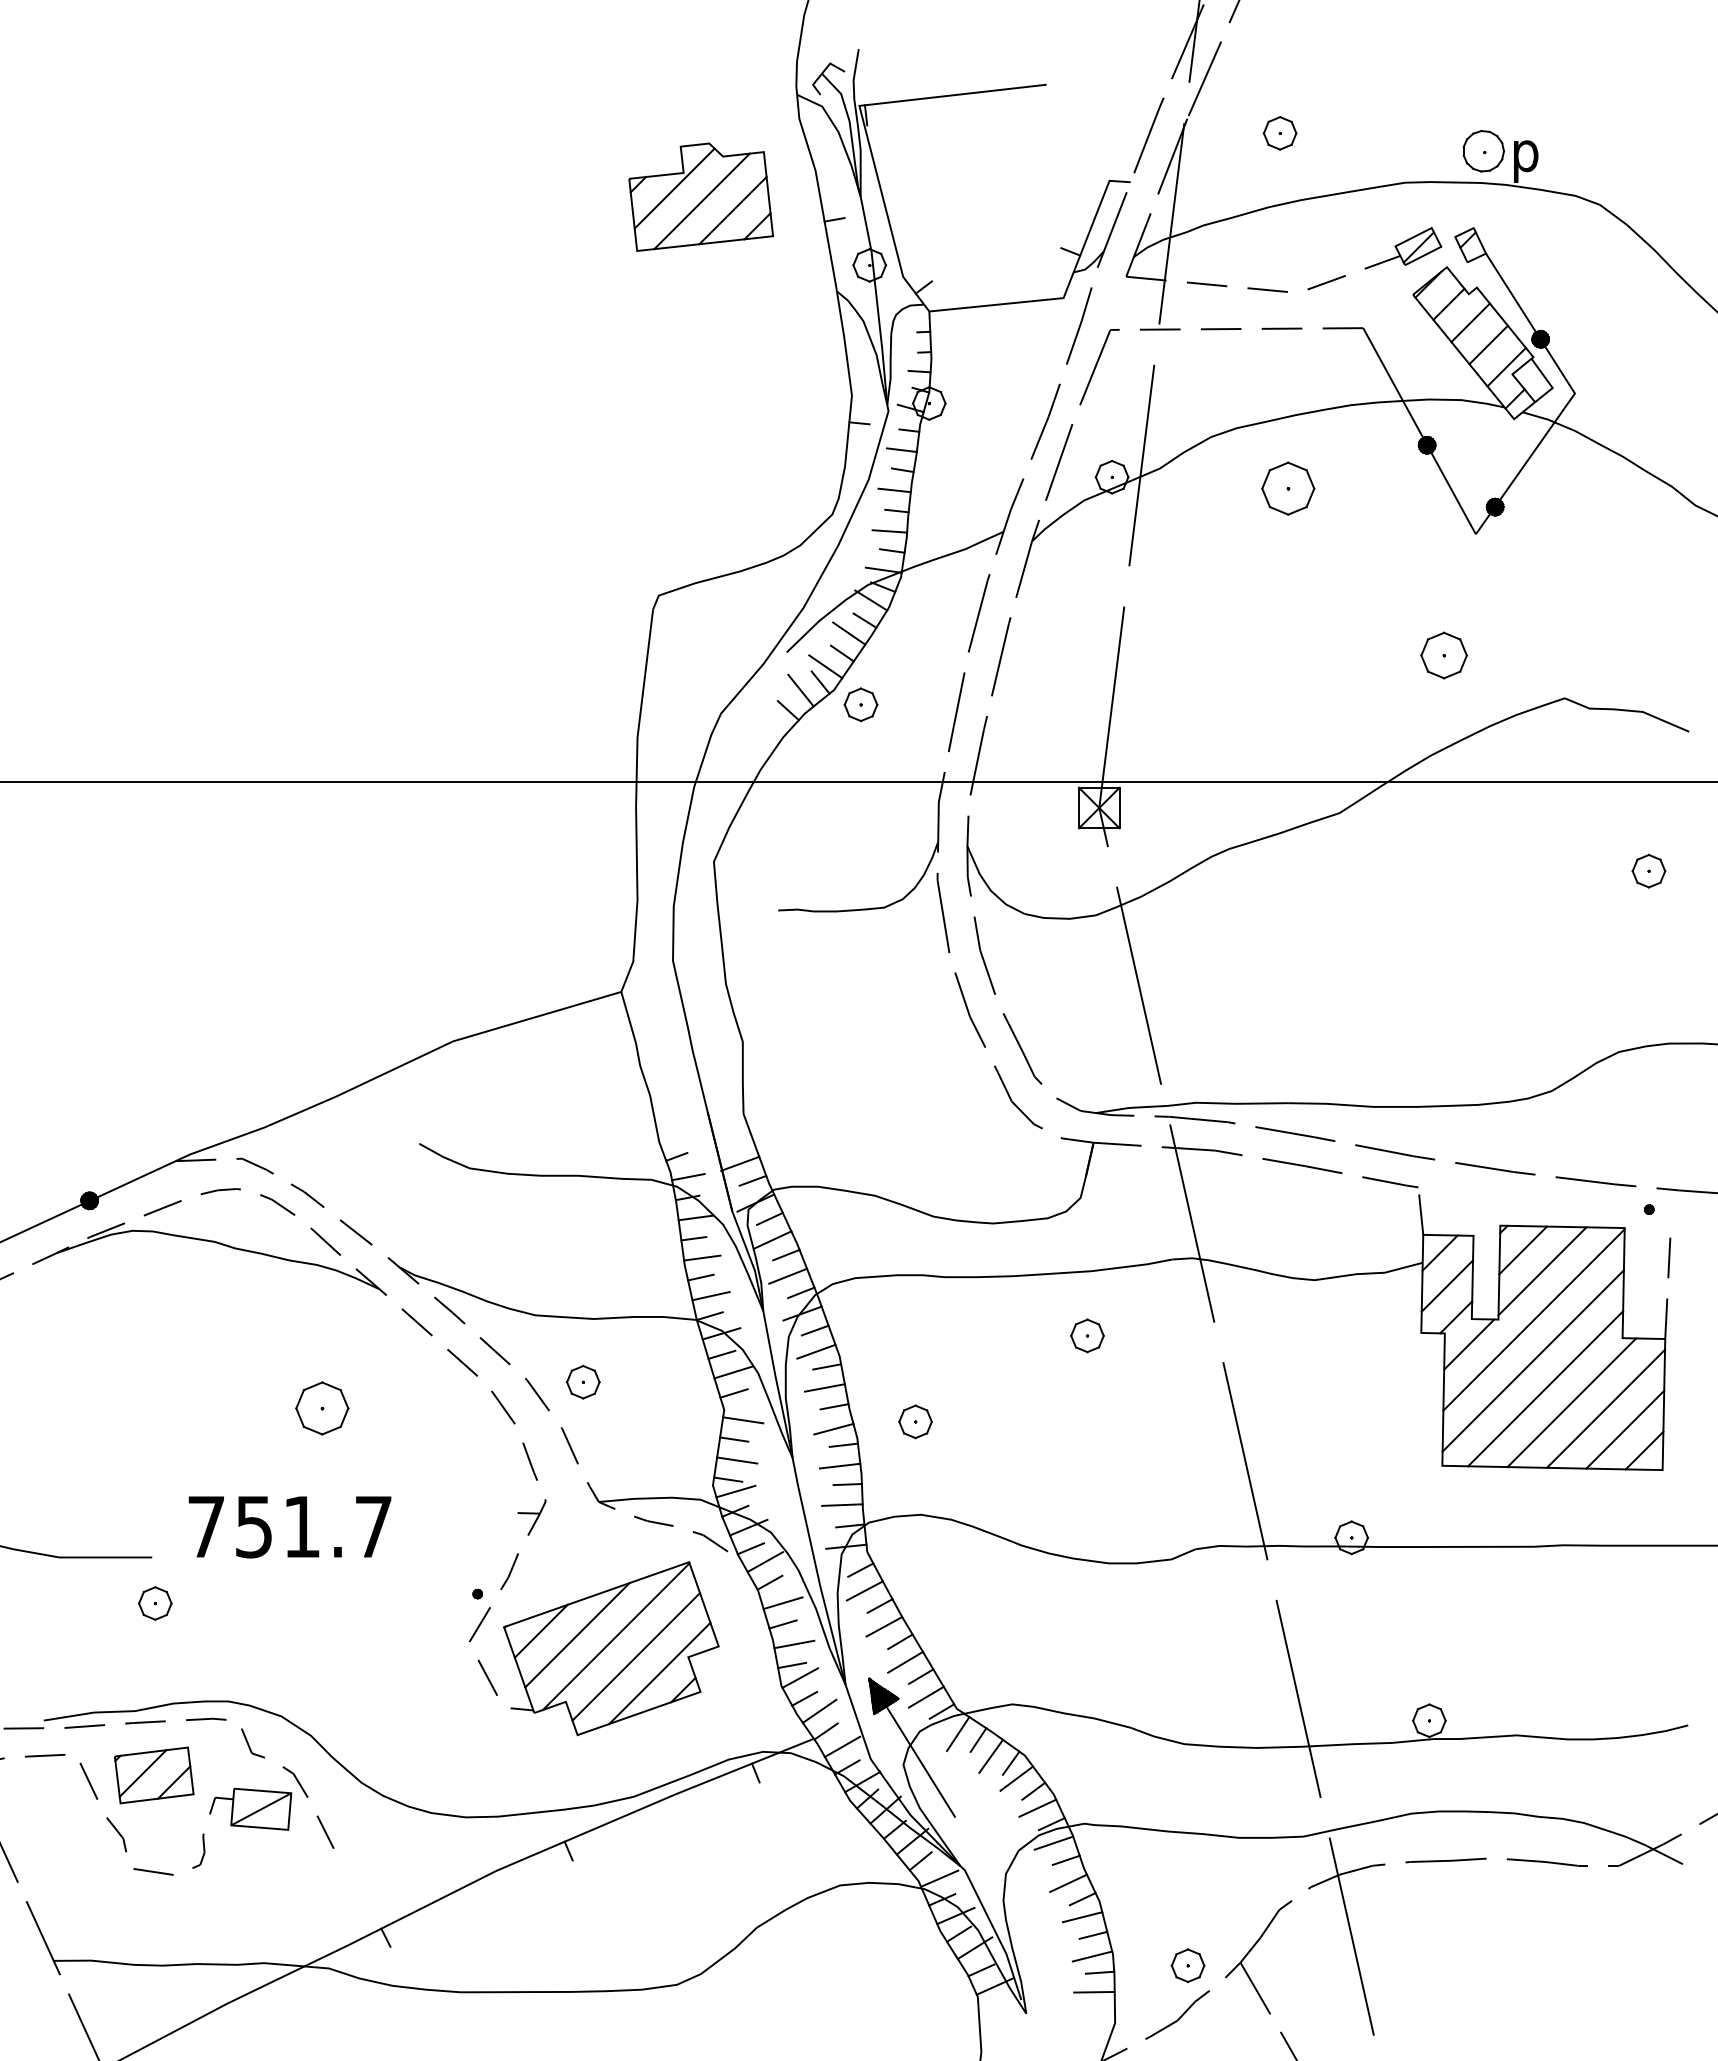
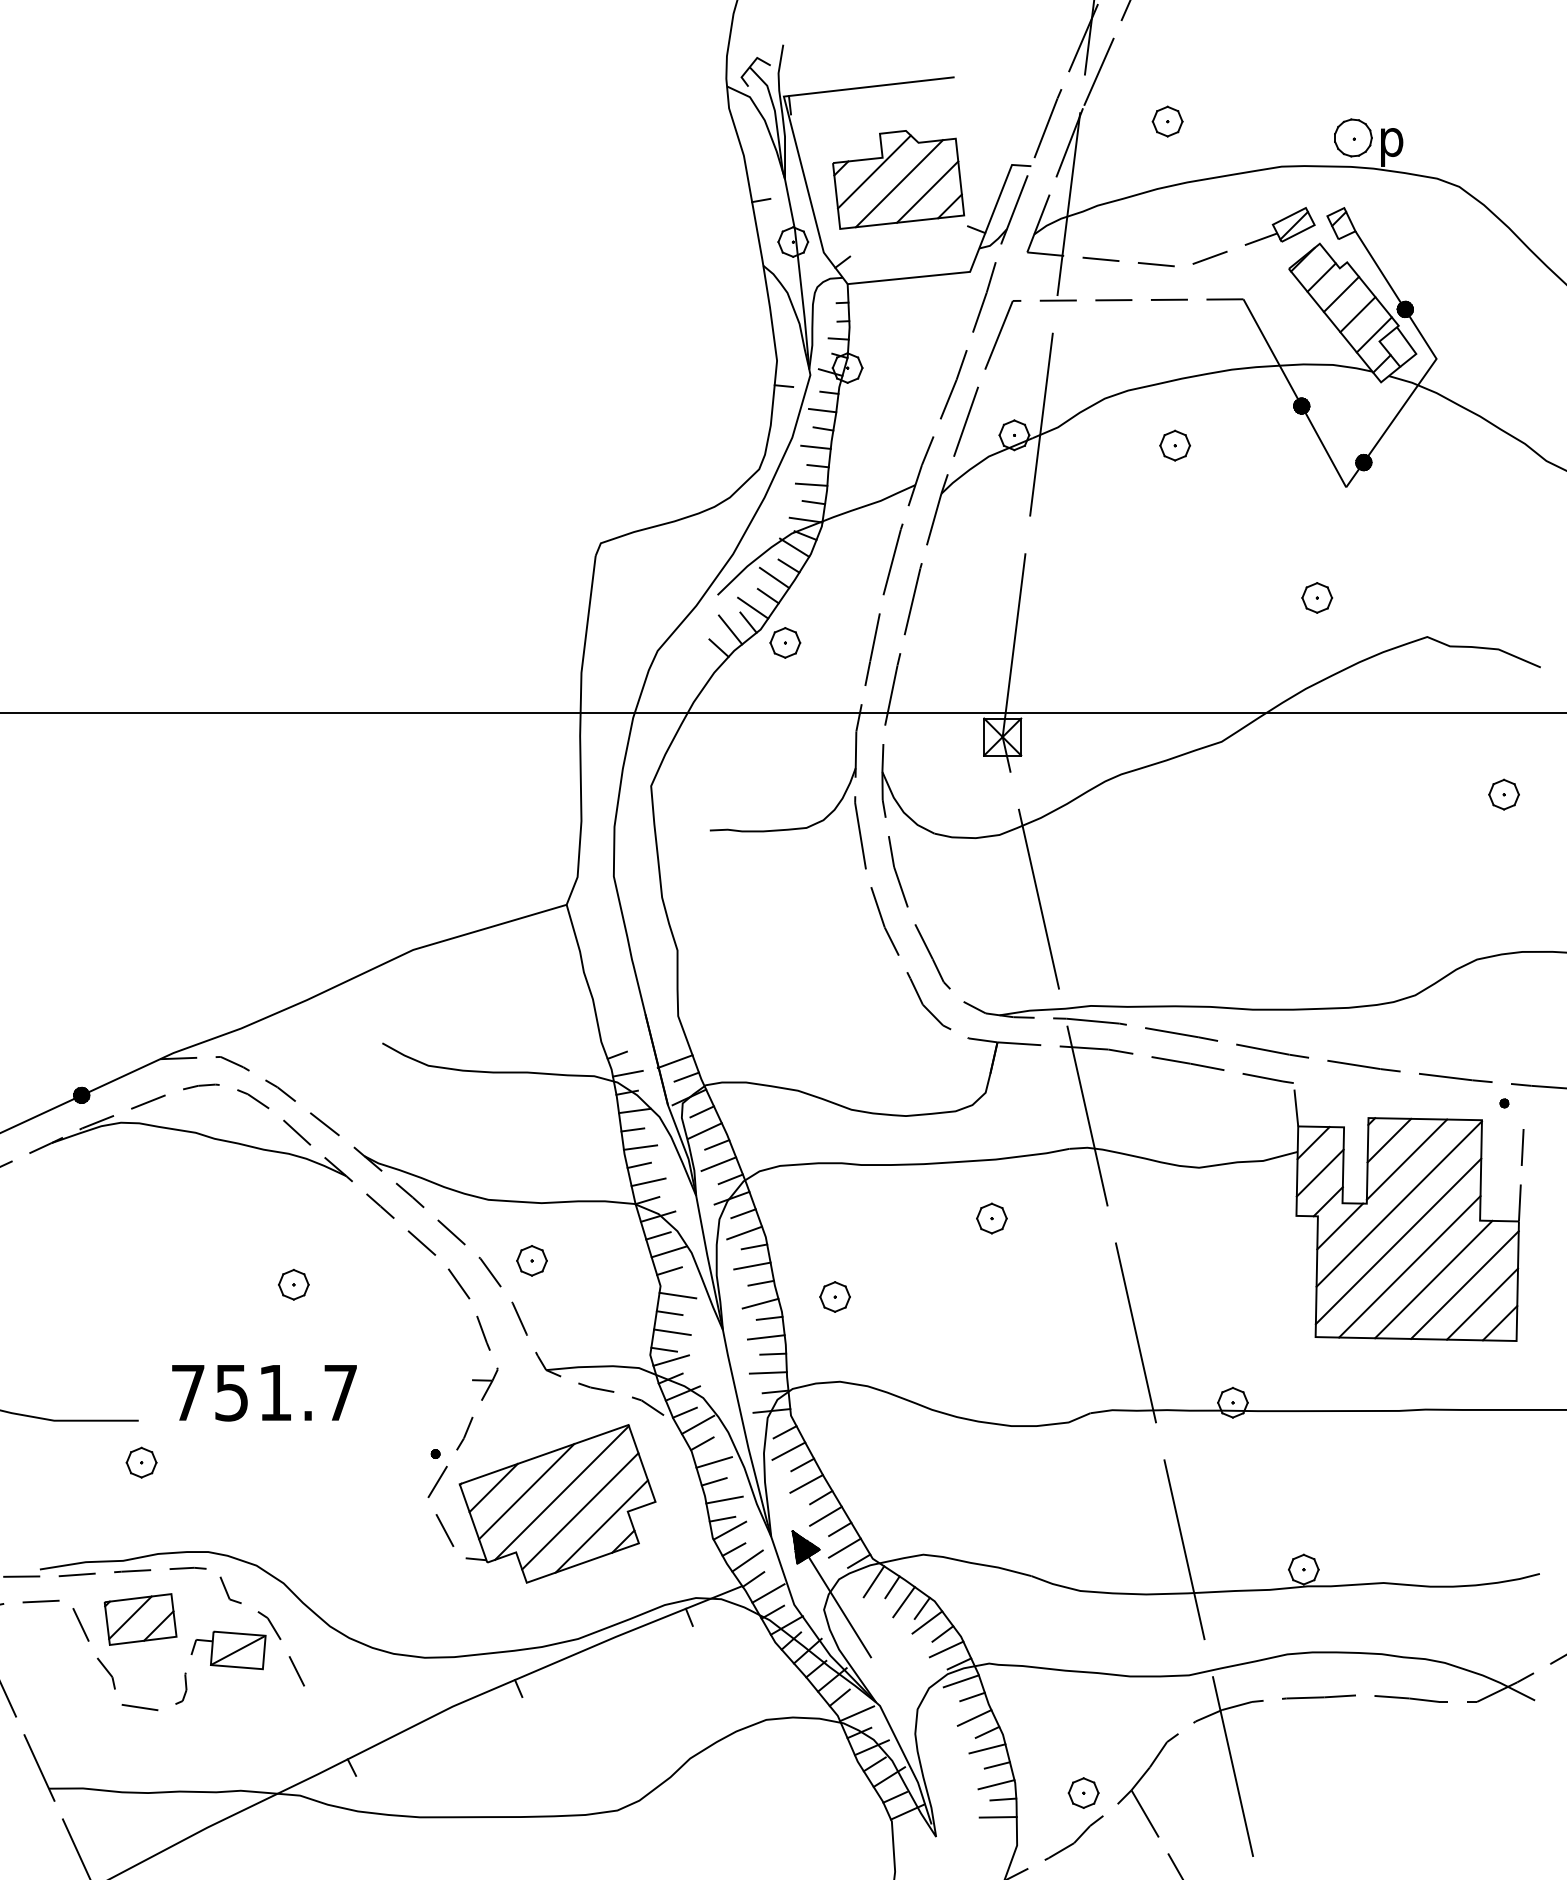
part: (700, 196) -> (897, 179), moved
part: (1288, 488) -> (1175, 445), size x0.62
part: (1443, 655) -> (1316, 597), size x0.71
part: (321, 1408) -> (293, 1284), size x0.62

